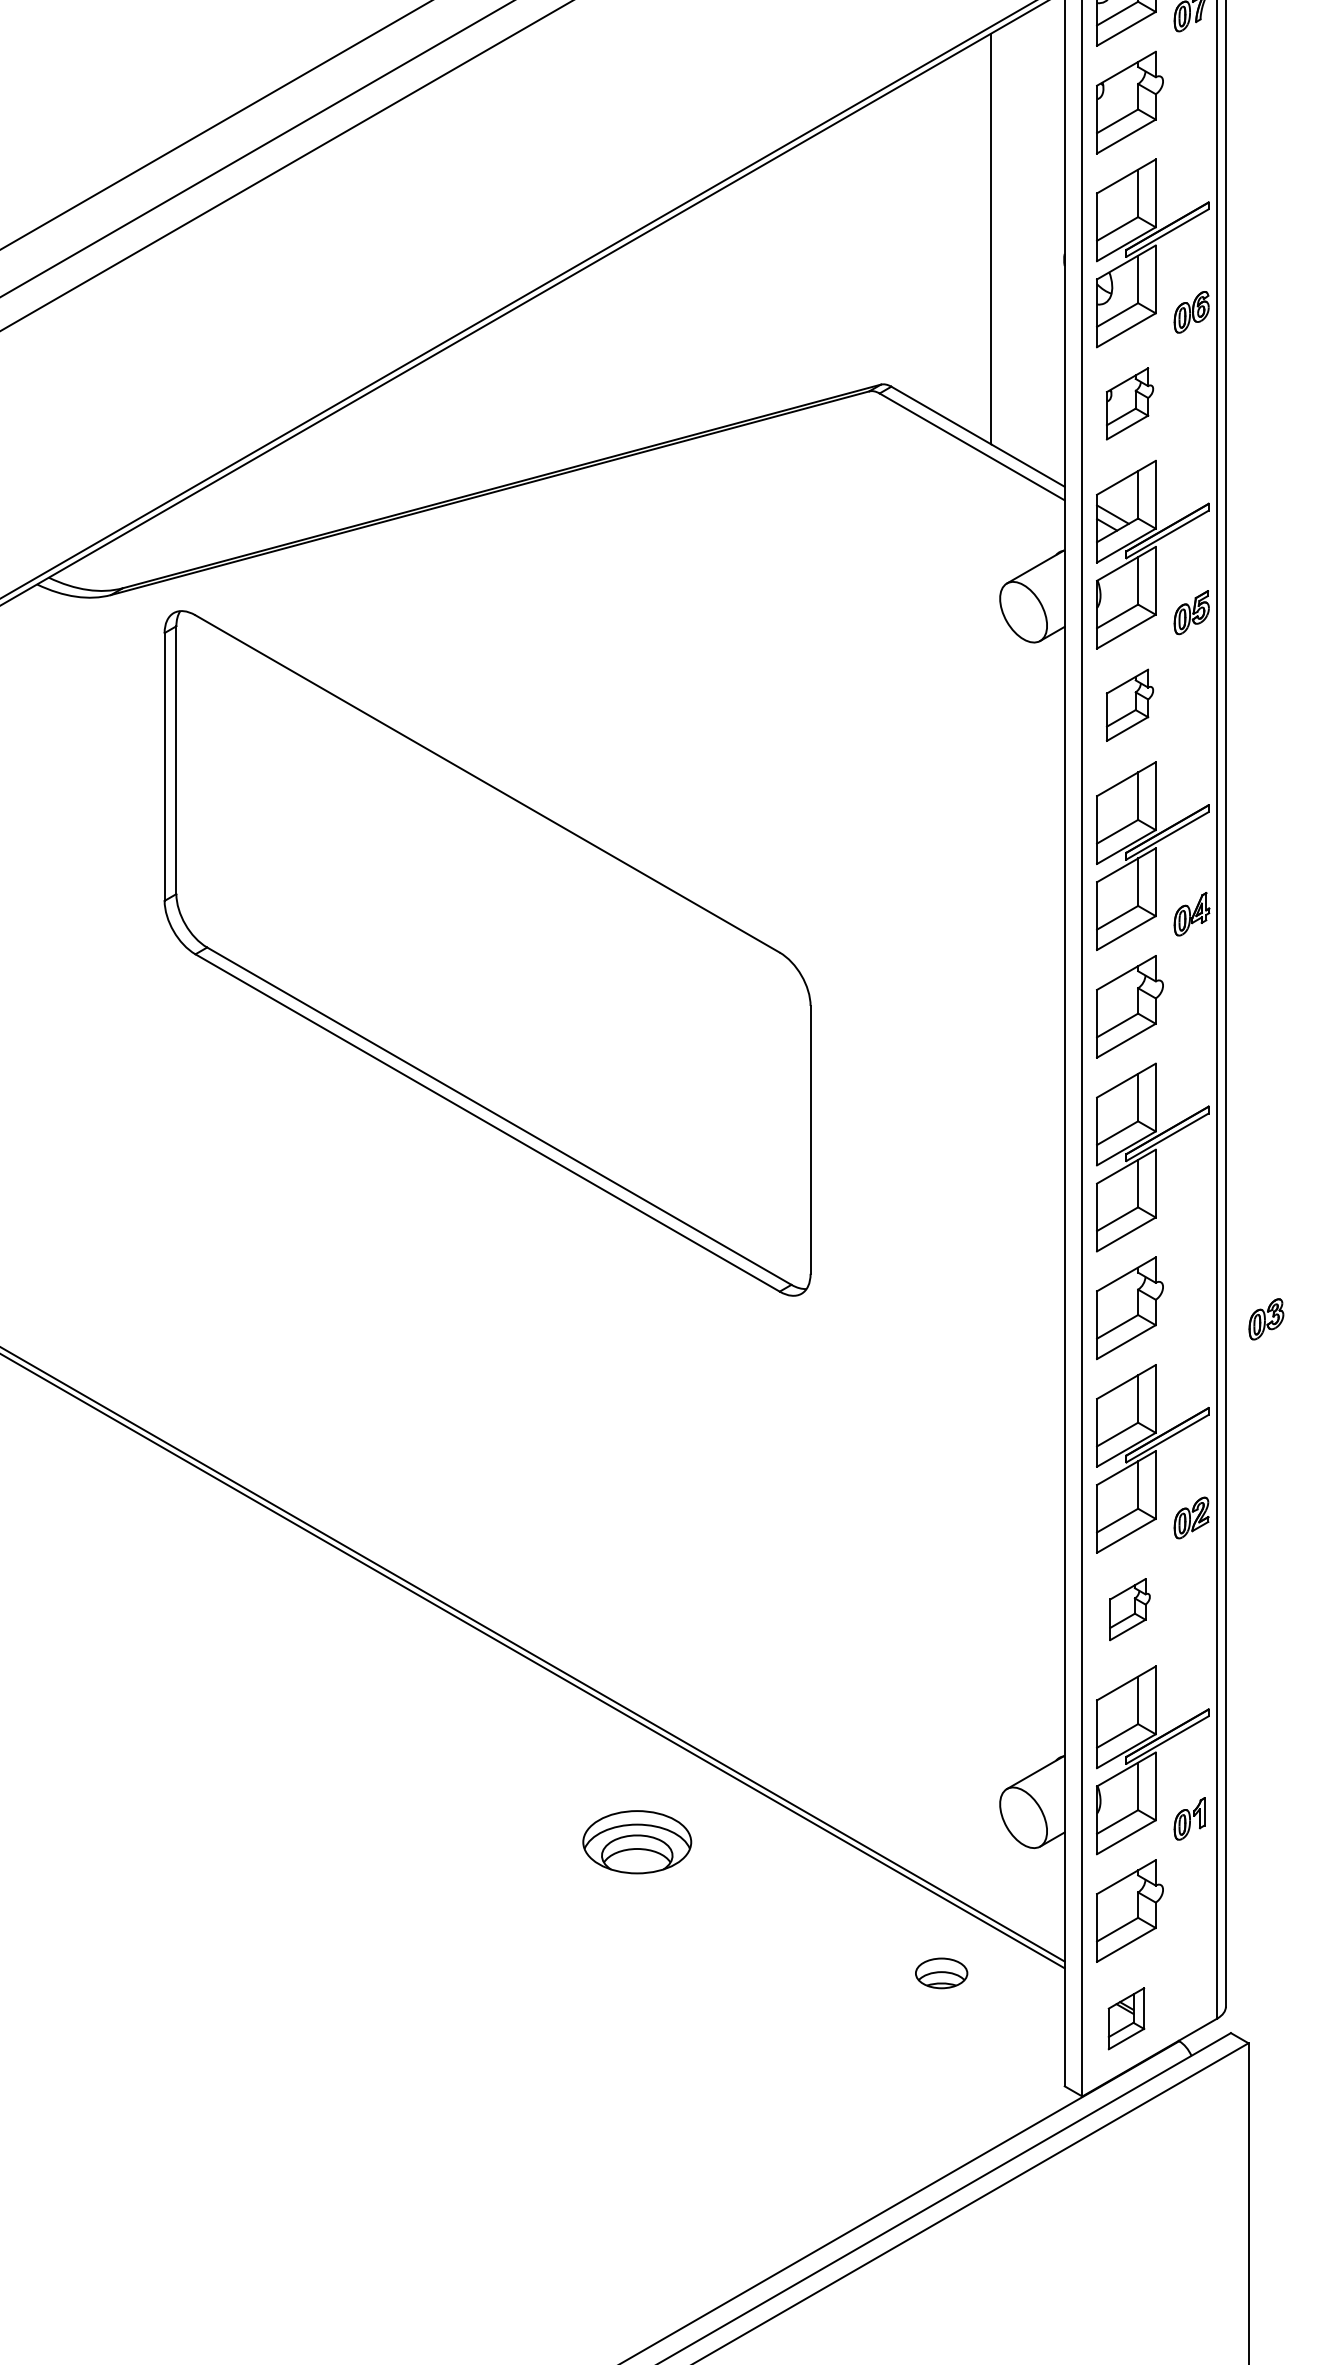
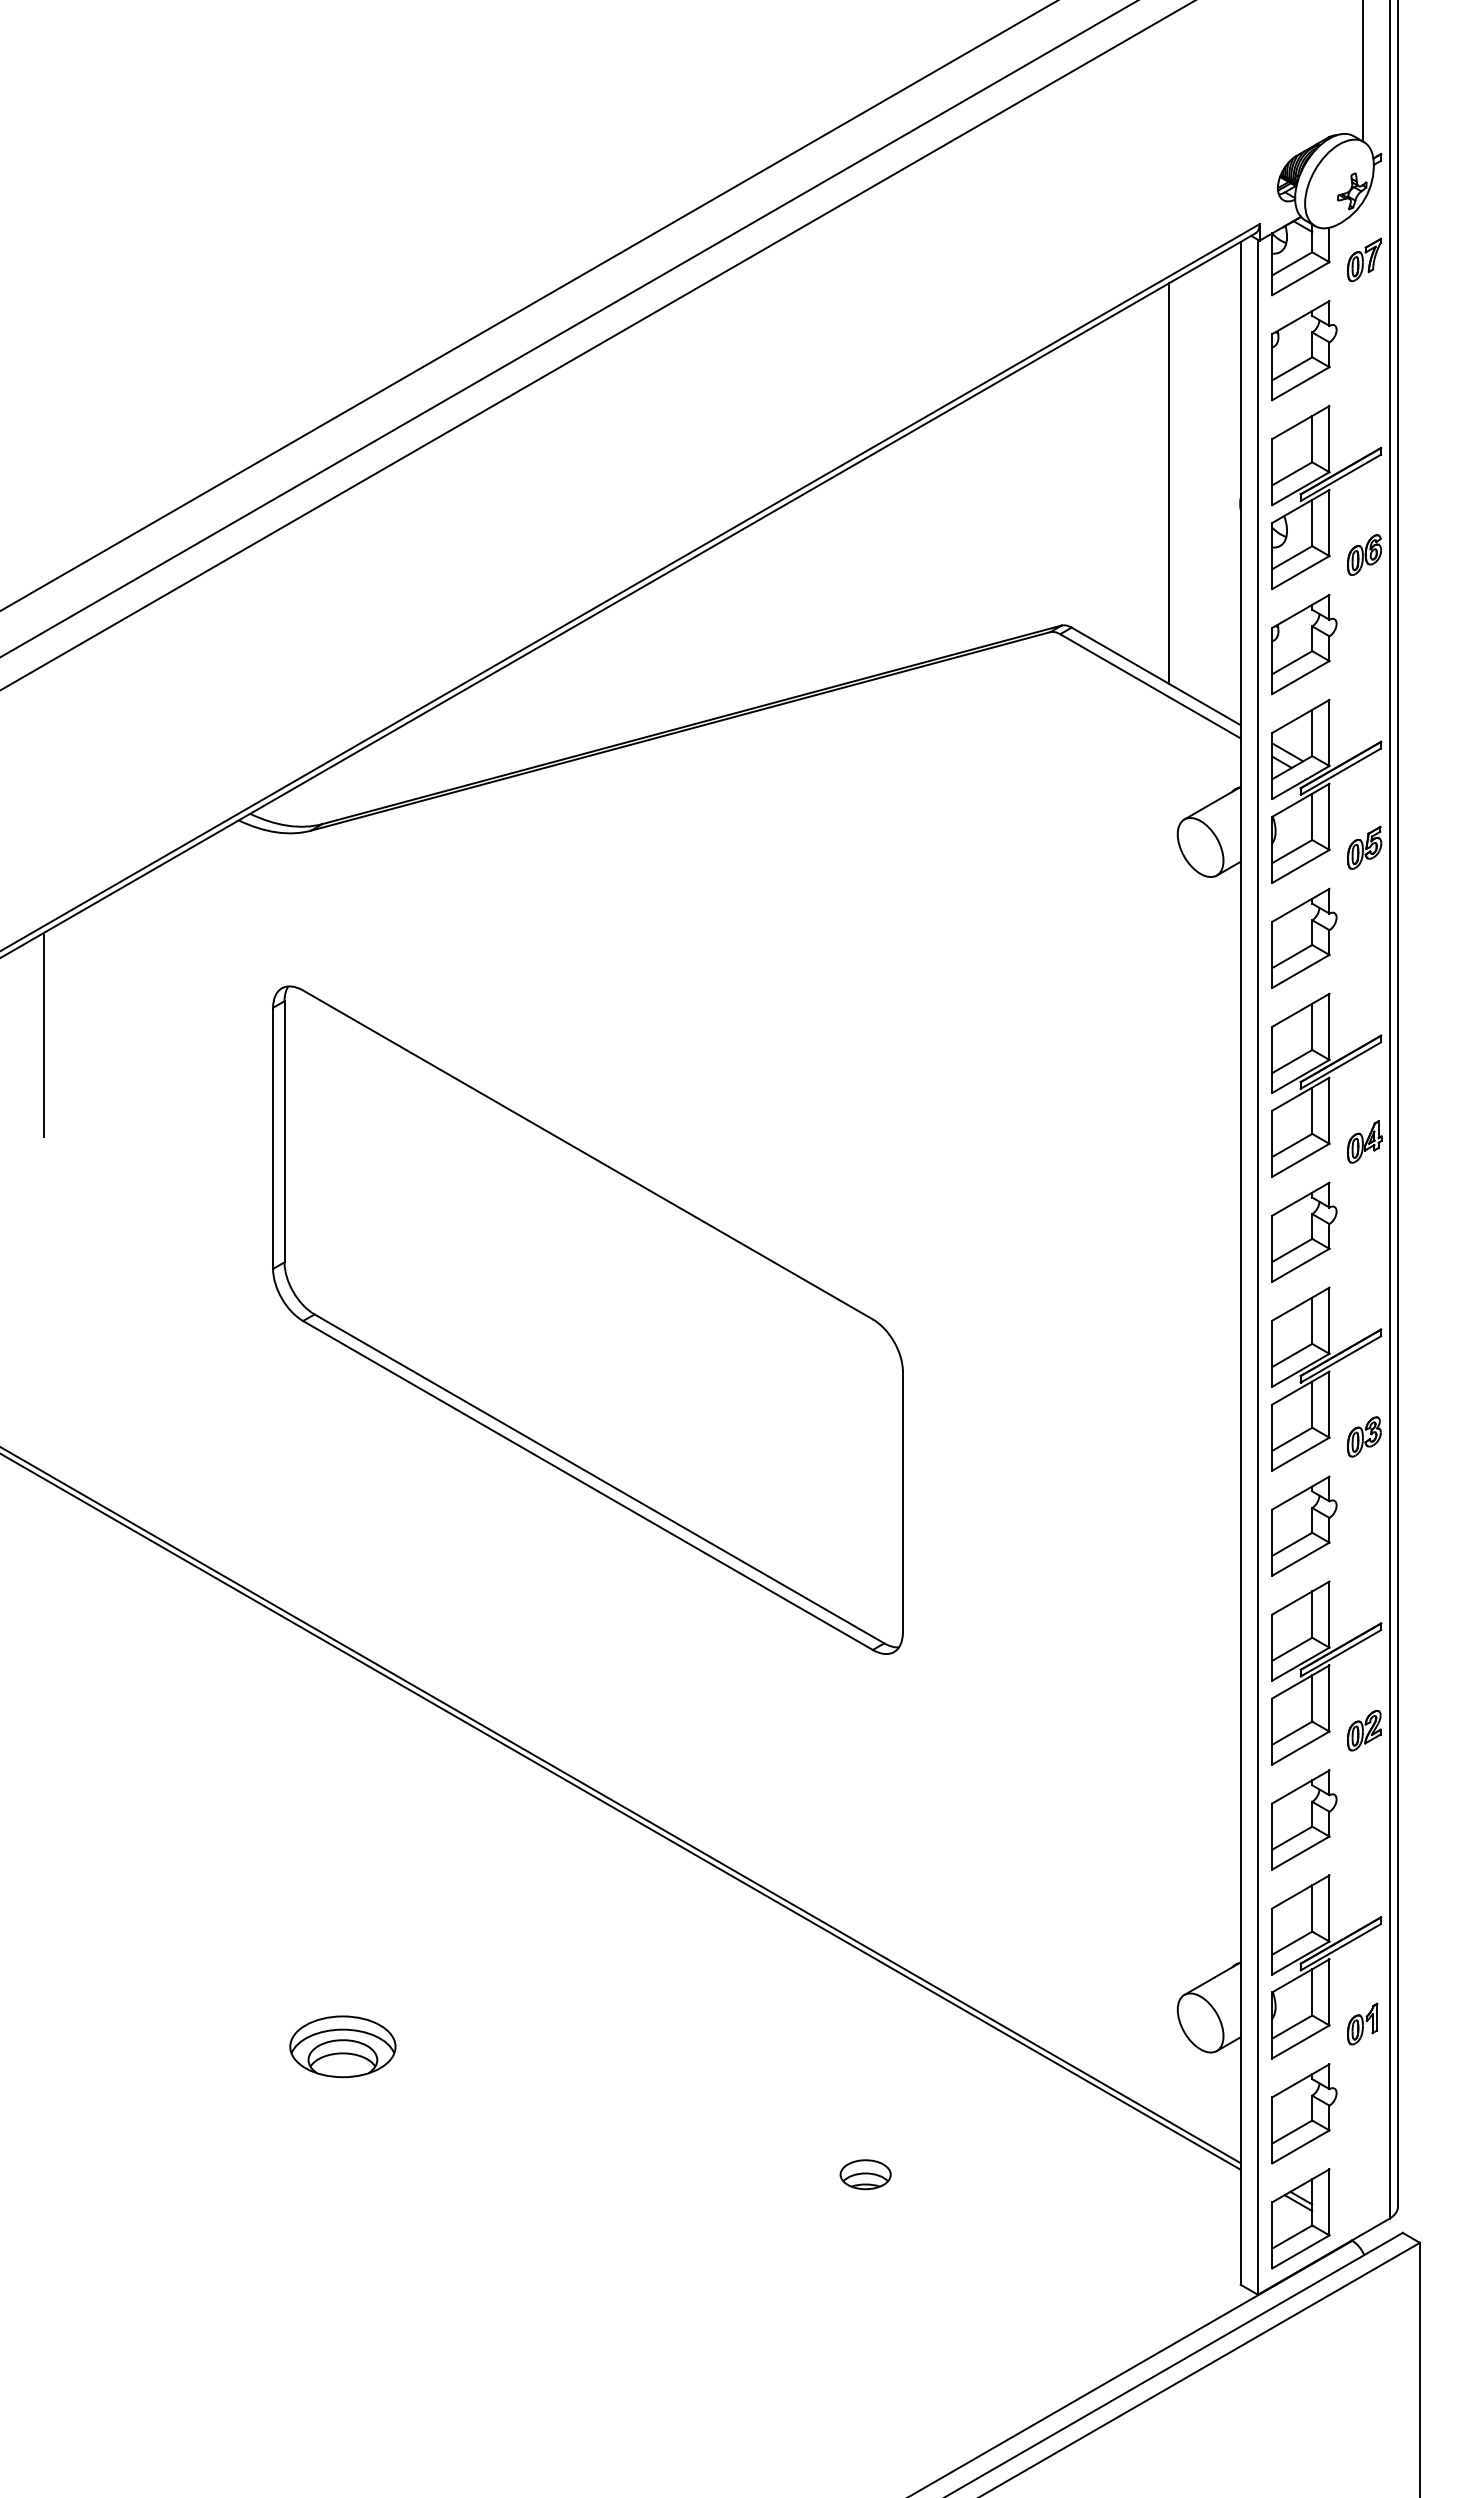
part: (1130, 402) -> (1304, 643), size x1.43
part: (1130, 704) -> (1304, 937), size x1.43
part: (487, 952) -> (587, 1319), moved
part: (1266, 1318) -> (1364, 1436), moved
part: (1130, 1609) -> (1304, 1819), size x1.67
part: (636, 1841) -> (342, 2046), moved
part: (941, 1973) -> (865, 2174), moved
part: (1126, 2018) -> (1300, 2218), size x1.67

